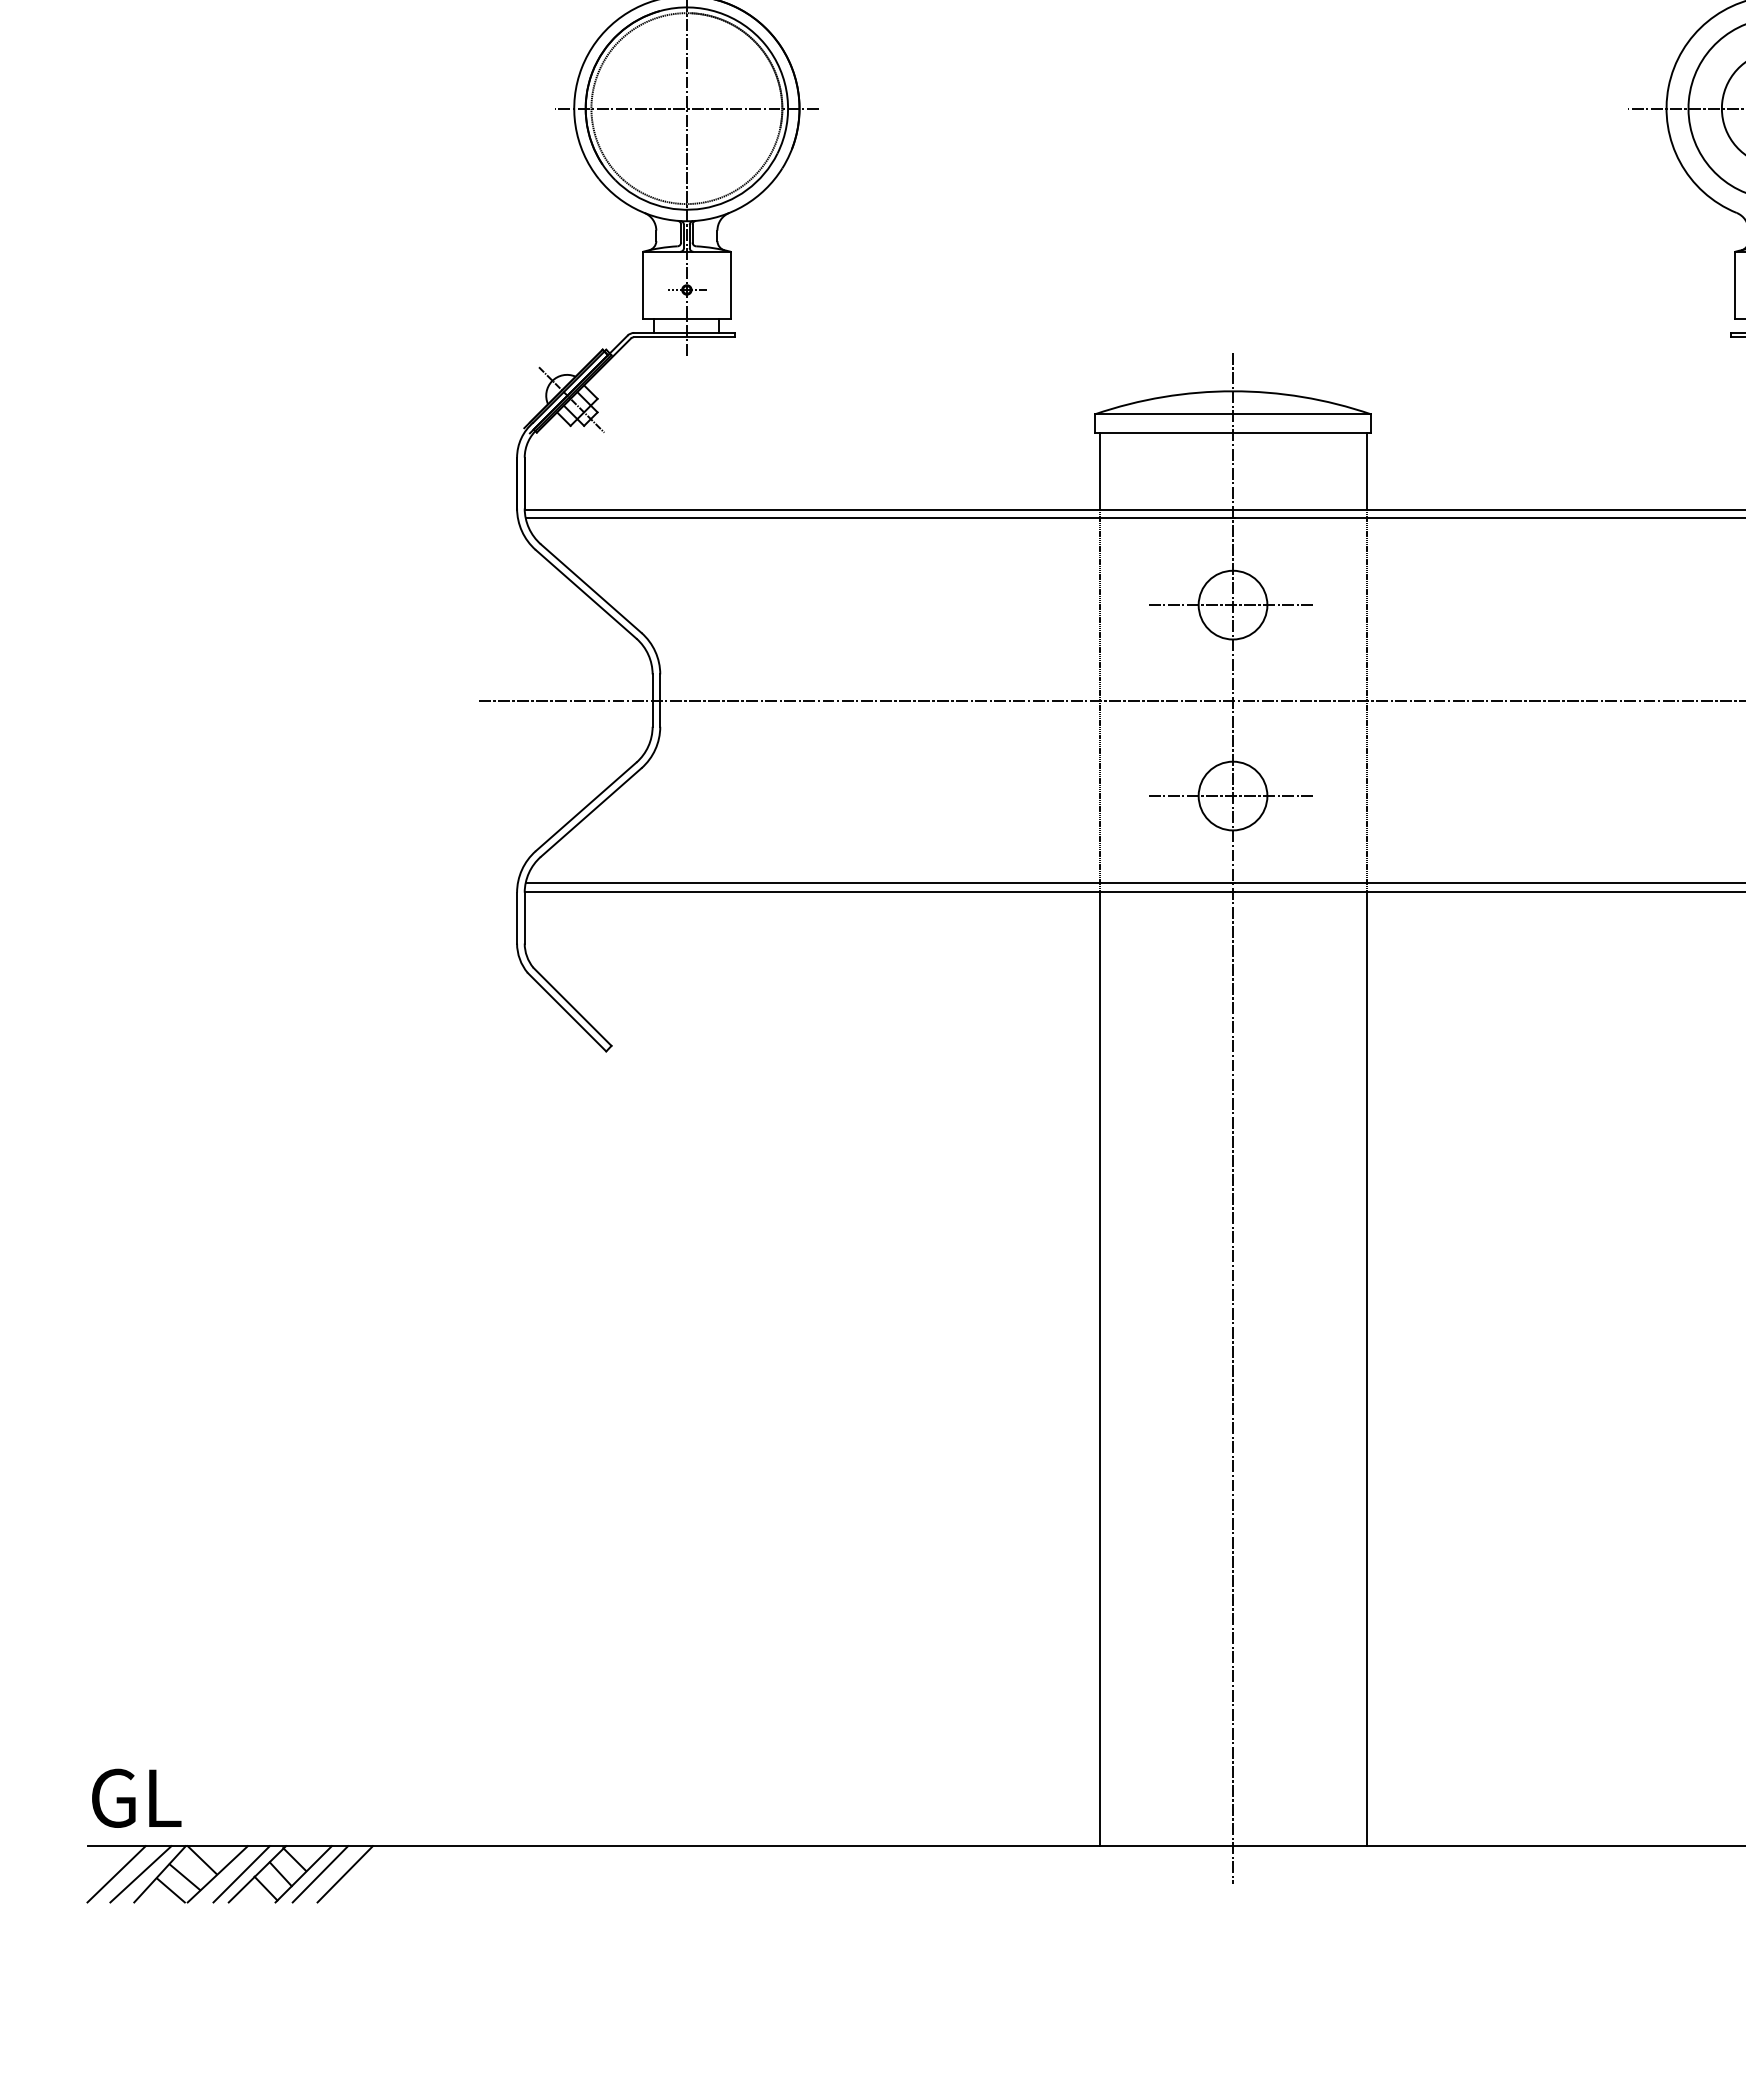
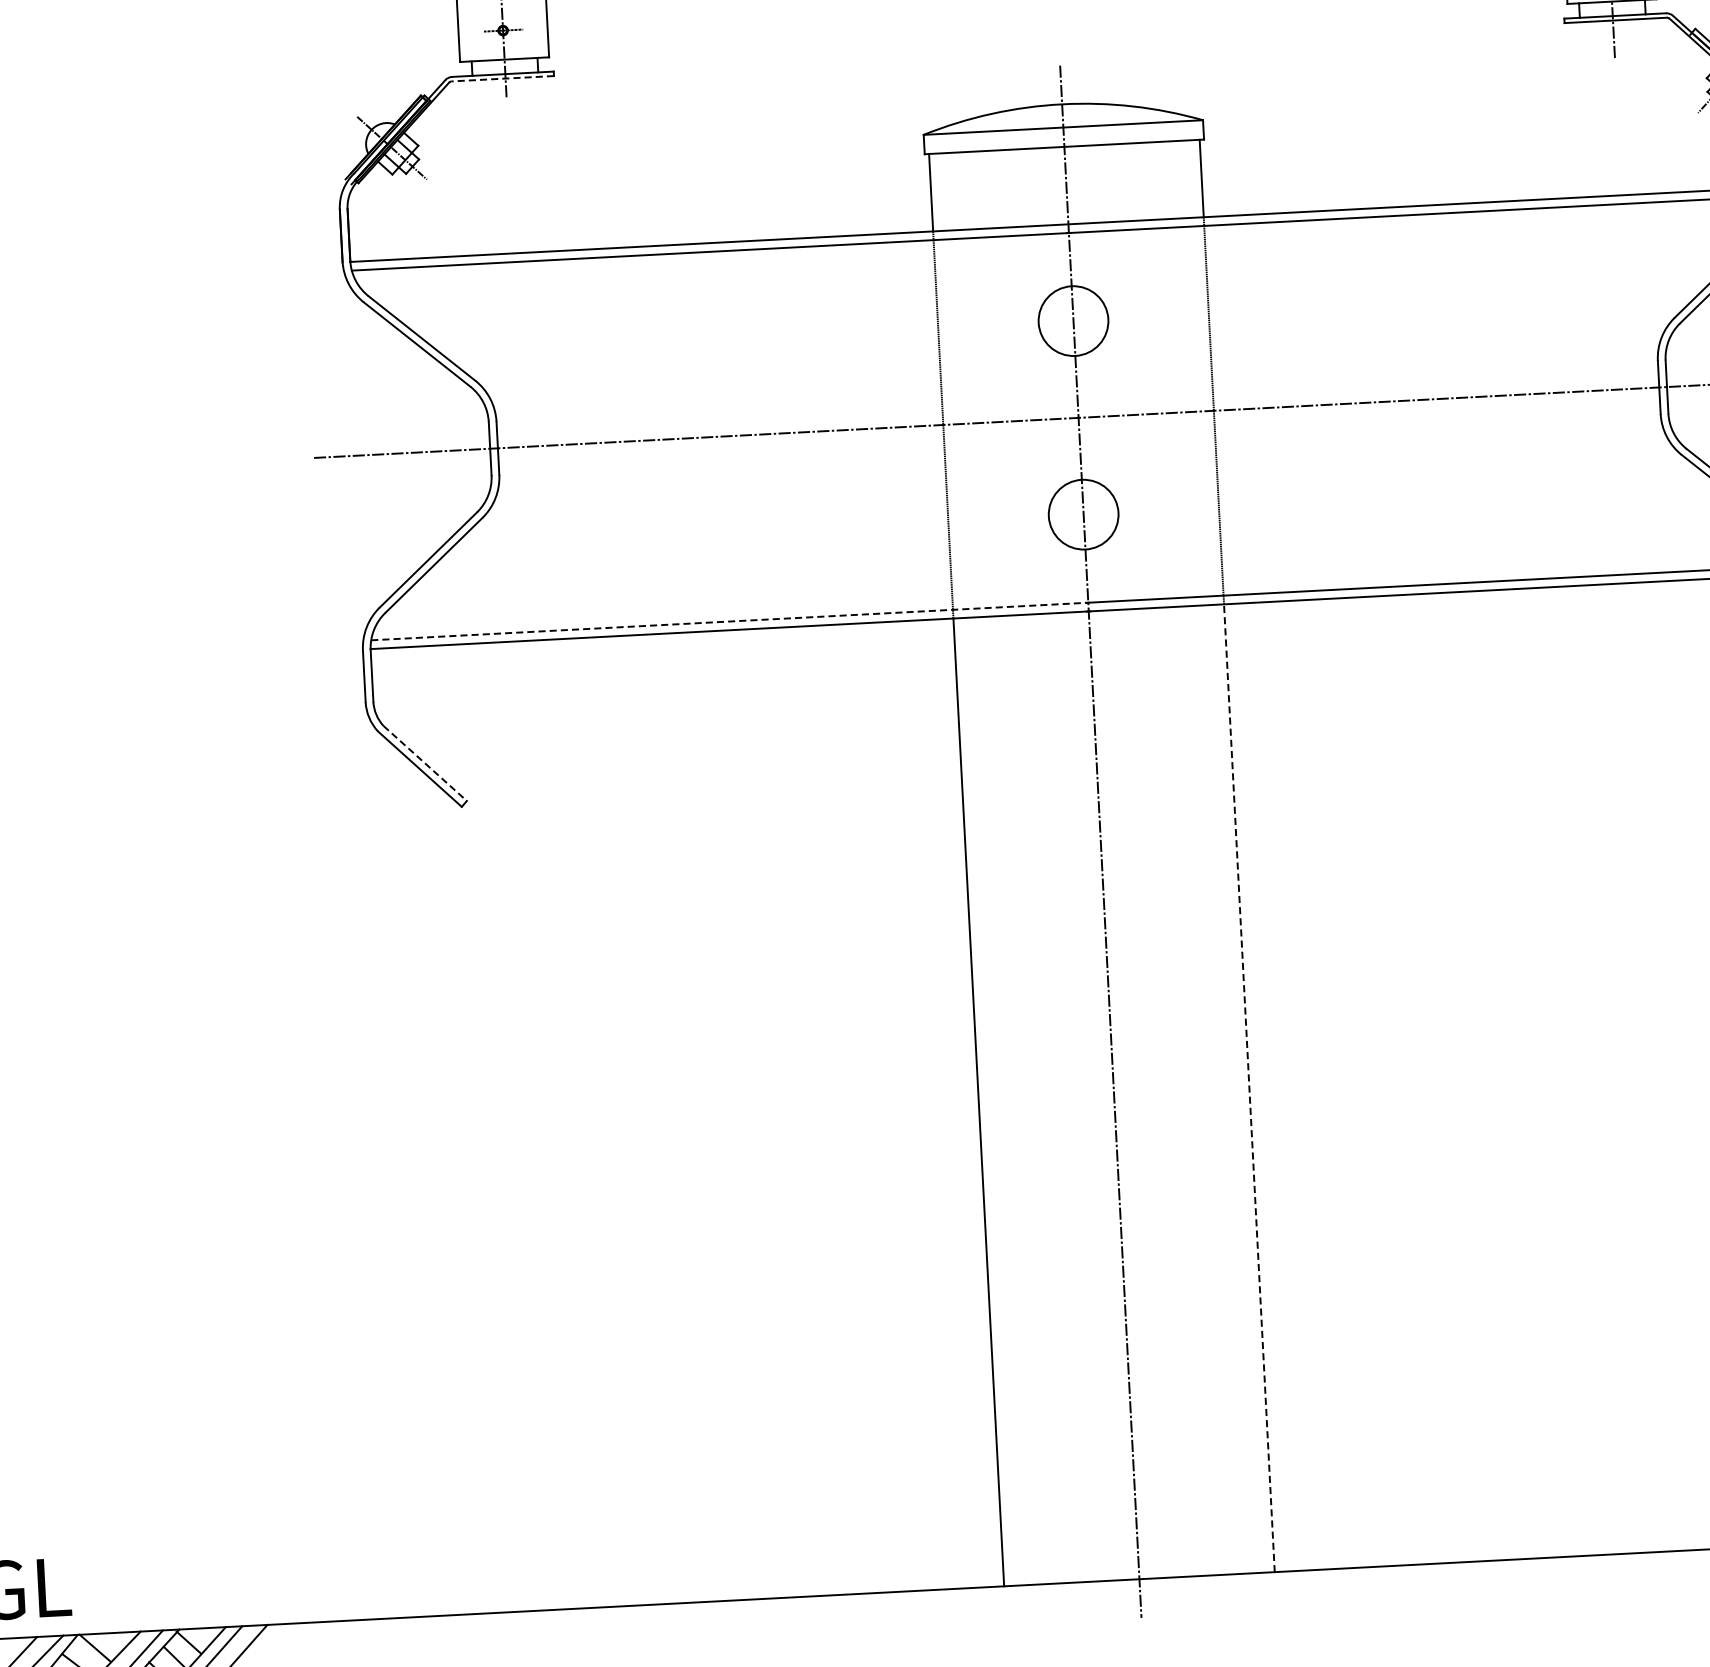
line: (683, 337) -> (502, 78), solid -> dashed
line: (1232, 605) -> (1073, 321), removed
line: (1232, 796) -> (1083, 515), removed
line: (880, 882) -> (730, 621), solid -> dashed
line: (572, 1007) -> (425, 764), solid -> dashed
line: (1366, 1368) -> (1249, 1087), solid -> dashed

